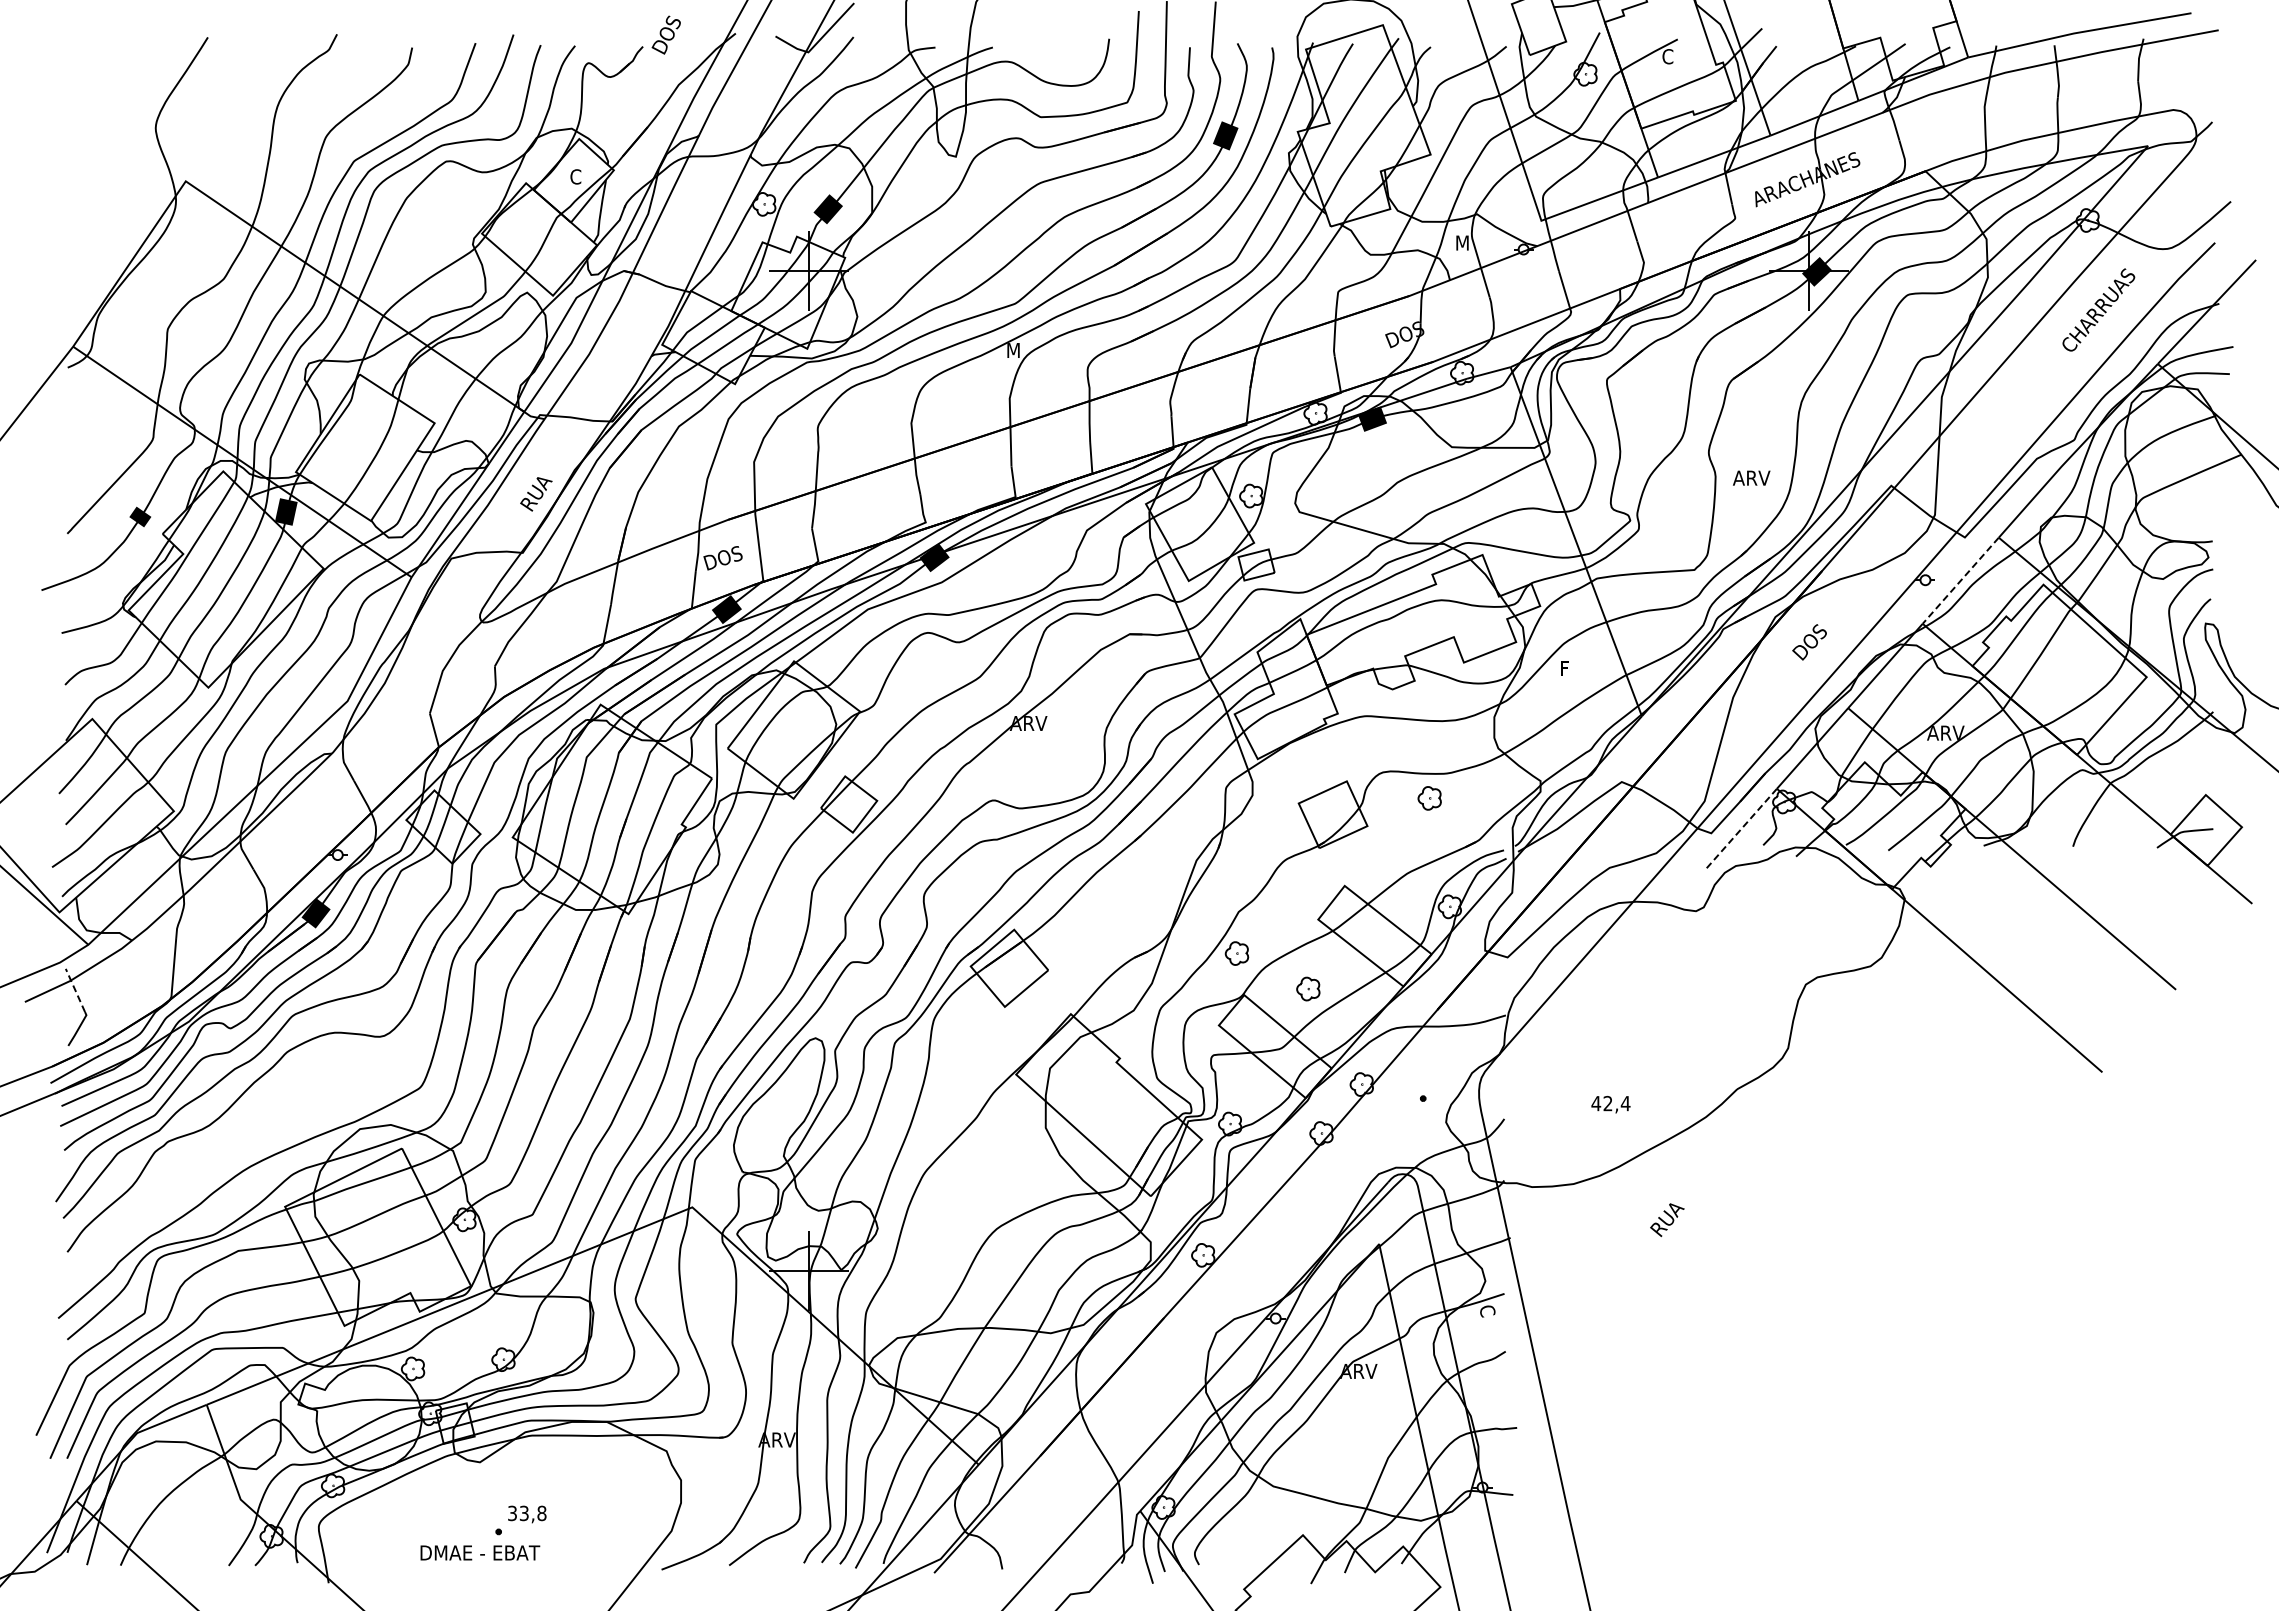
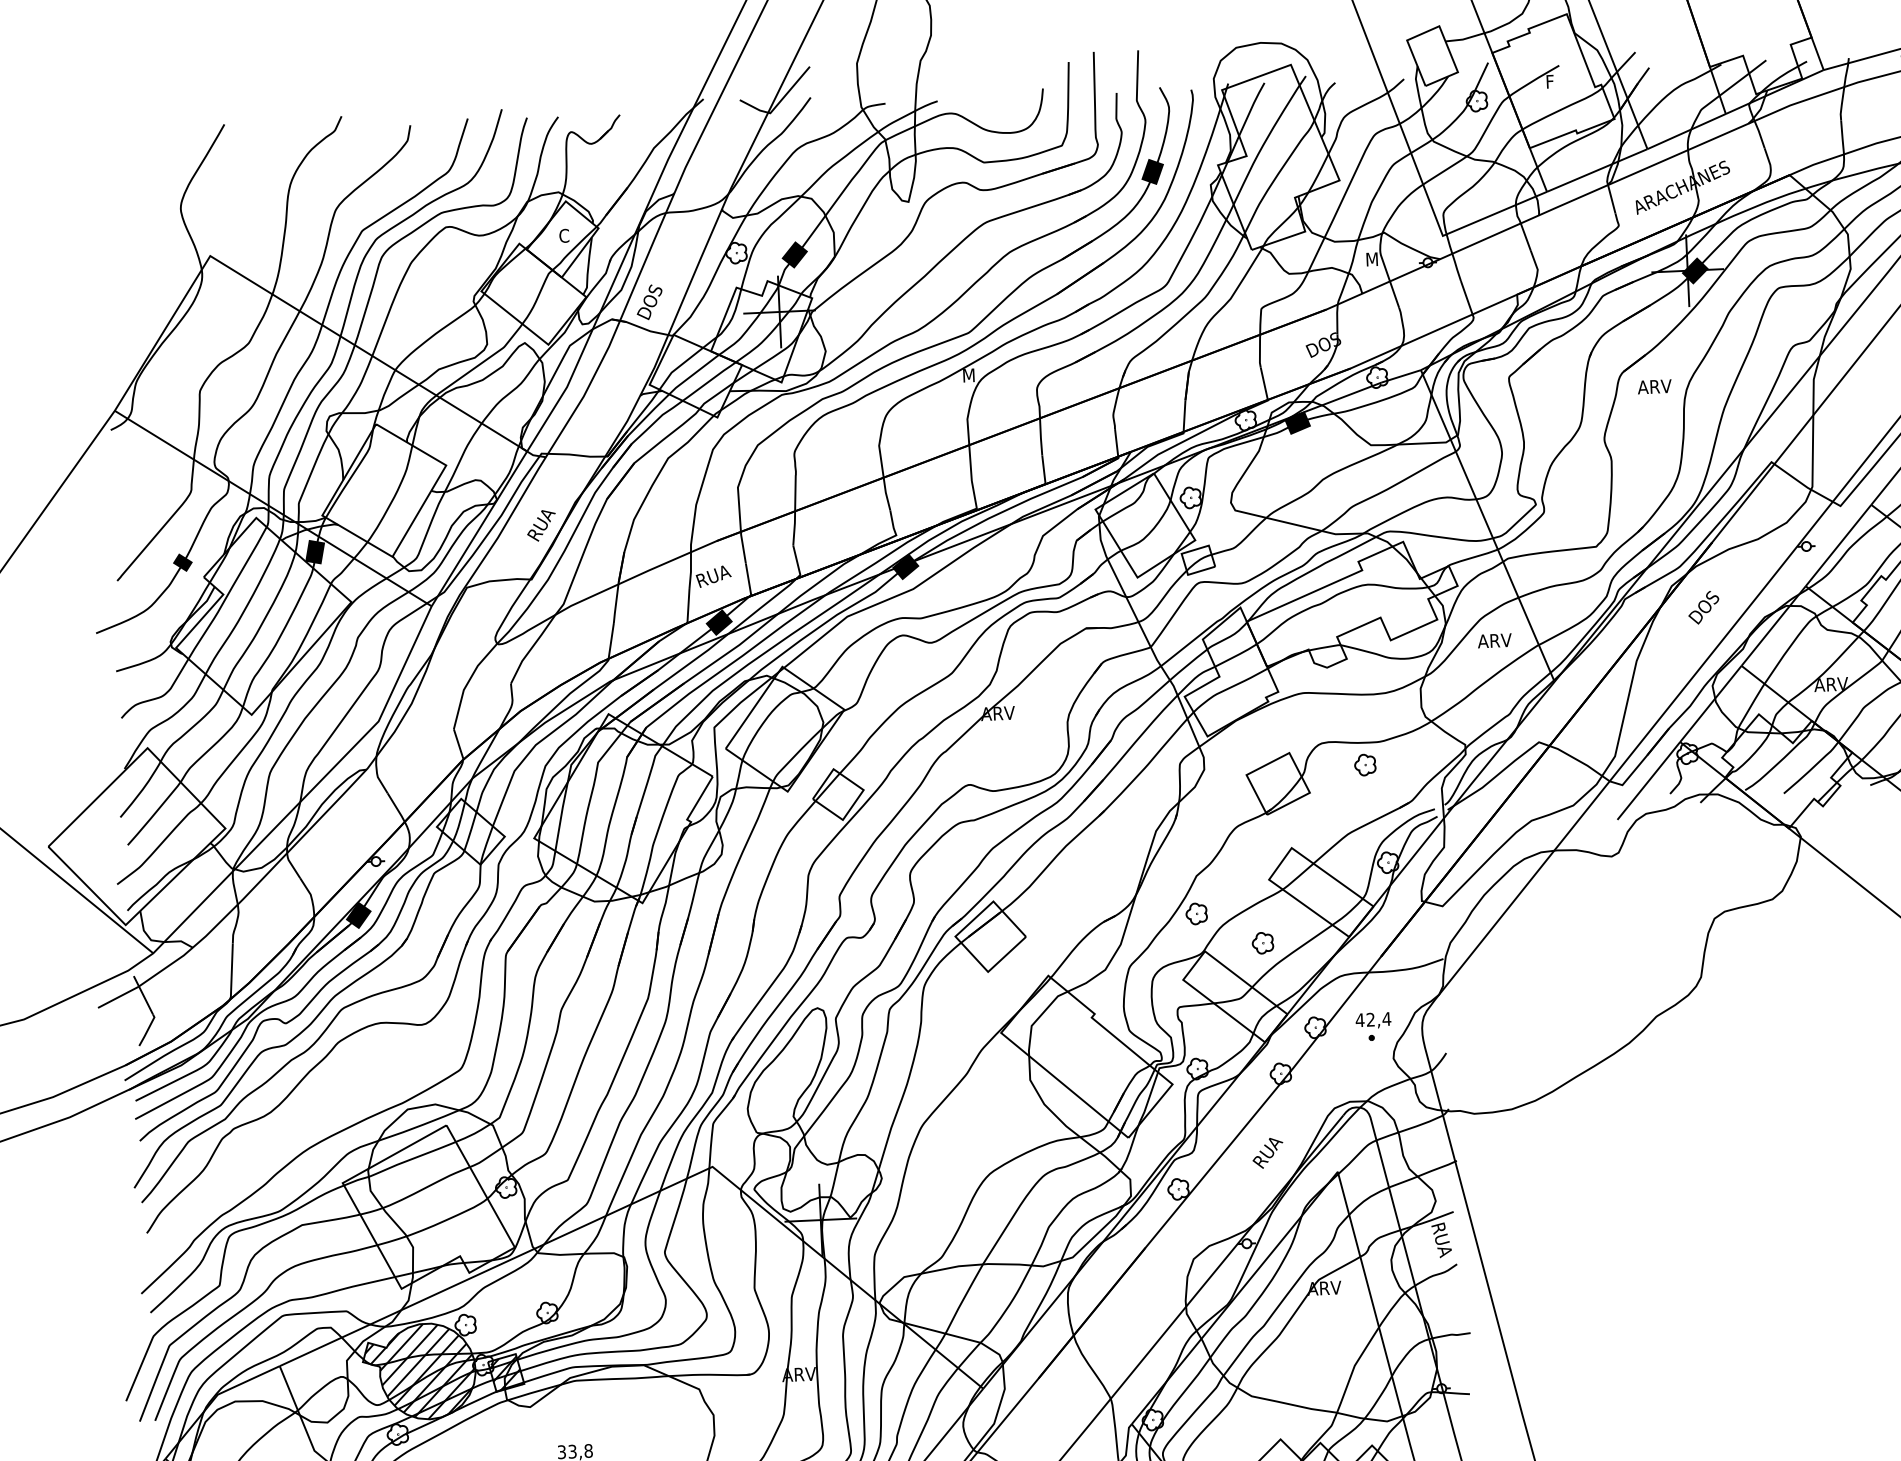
text: (665, 34) -> (648, 301), moved
text: (1667, 56) -> (1550, 81), C -> F
text: (1751, 477) -> (1654, 386), moved
text: (724, 557) -> (714, 575), DOS -> RUA
line: (1960, 581) -> (1838, 546), dashed -> solid
text: (1577, 667) -> (1494, 640), F -> ARV
line: (1740, 830) -> (1648, 781), dashed -> solid
line: (75, 990) -> (143, 995), dashed -> solid
text: (1610, 1104) -> (1373, 1020), moved
text: (1667, 1220) -> (1268, 1153), moved
text: (1489, 1324) -> (1441, 1240), C -> RUA
hatch: (361, 1417) -> (420, 1371), added
hatch: (455, 1423) -> (506, 1372), added

